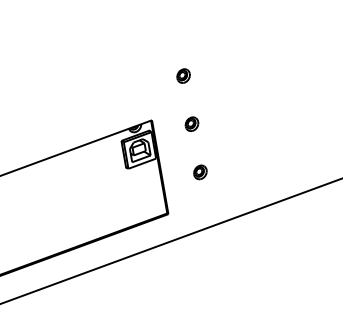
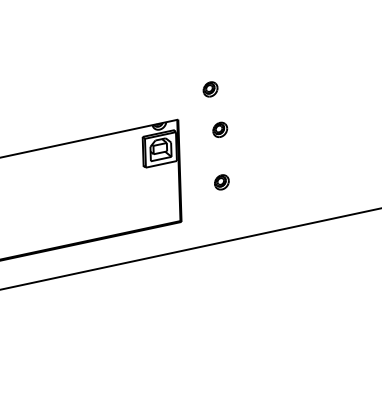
part: (183, 76) -> (210, 89), moved

